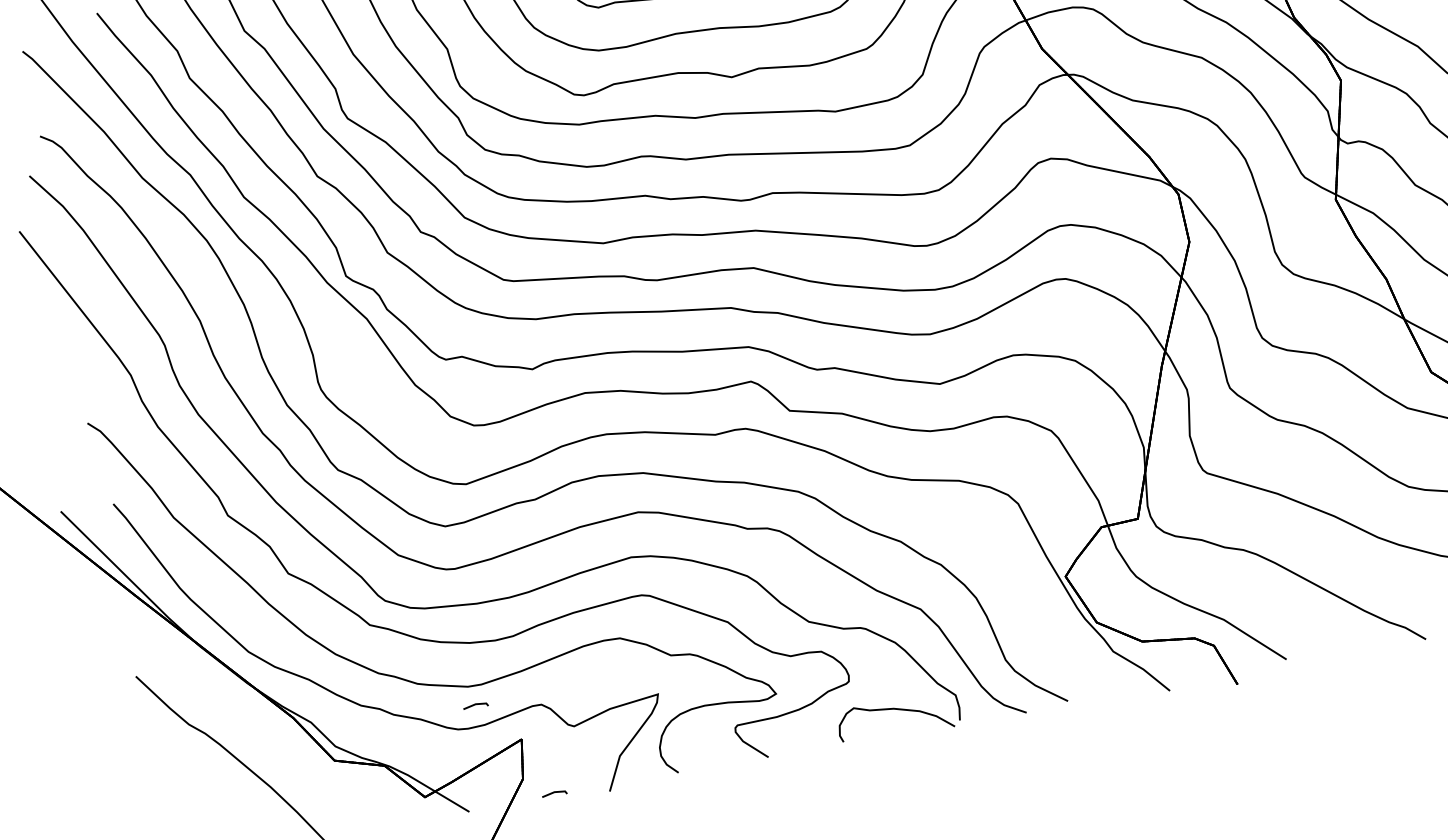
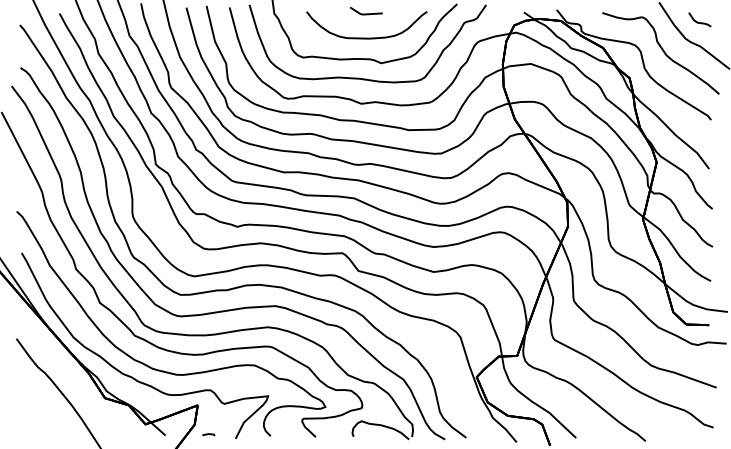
line: (475, 705) -> (178, 384), removed

